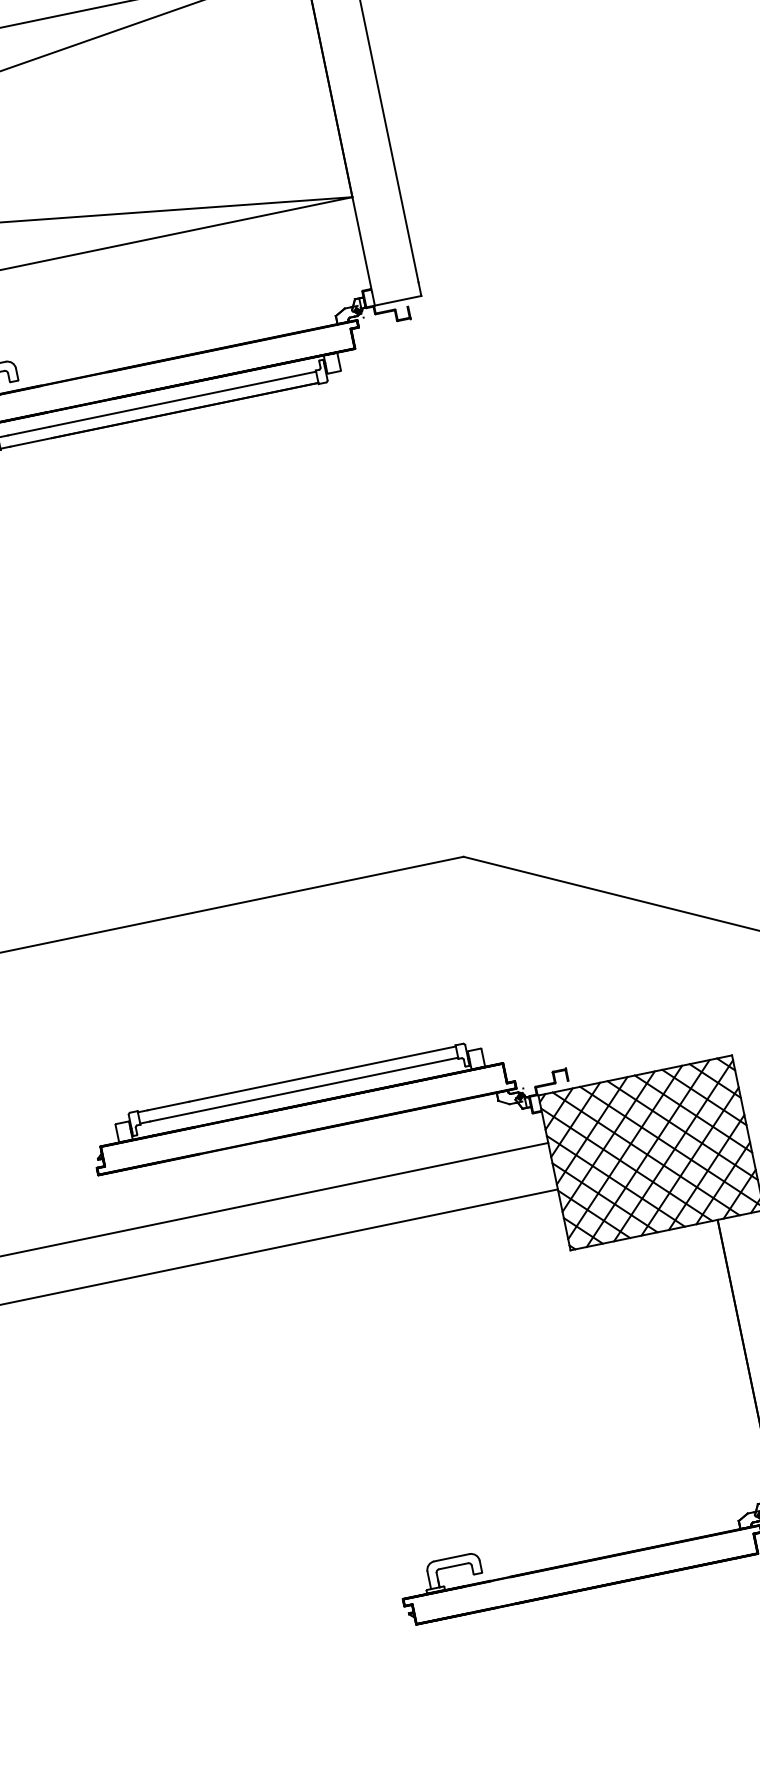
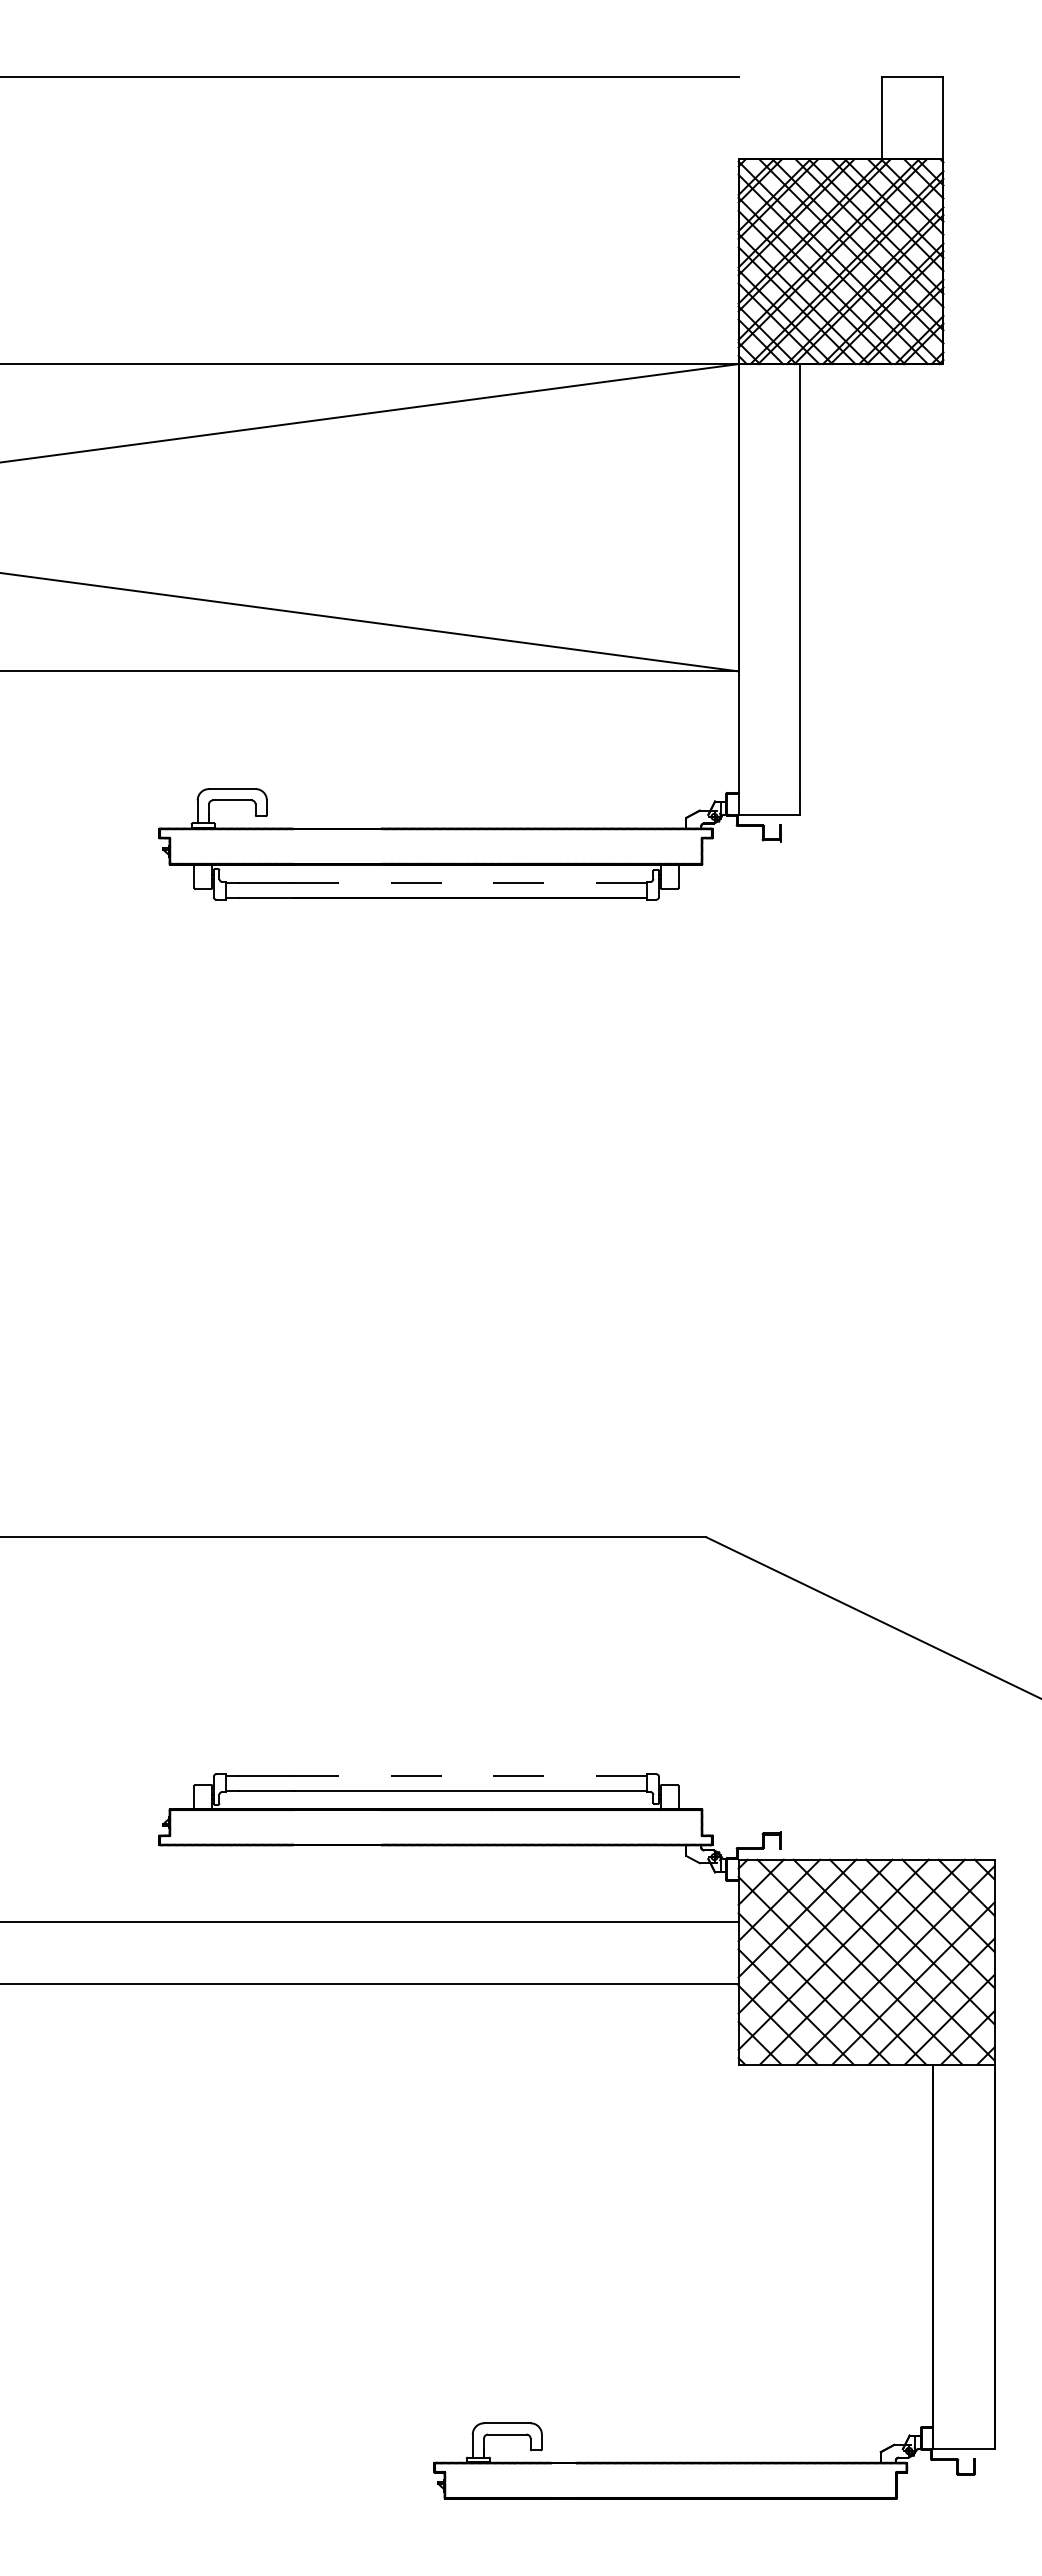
line: (182, 399) -> (469, 883), solid -> dashed
line: (321, 1073) -> (469, 1775), solid -> dashed

